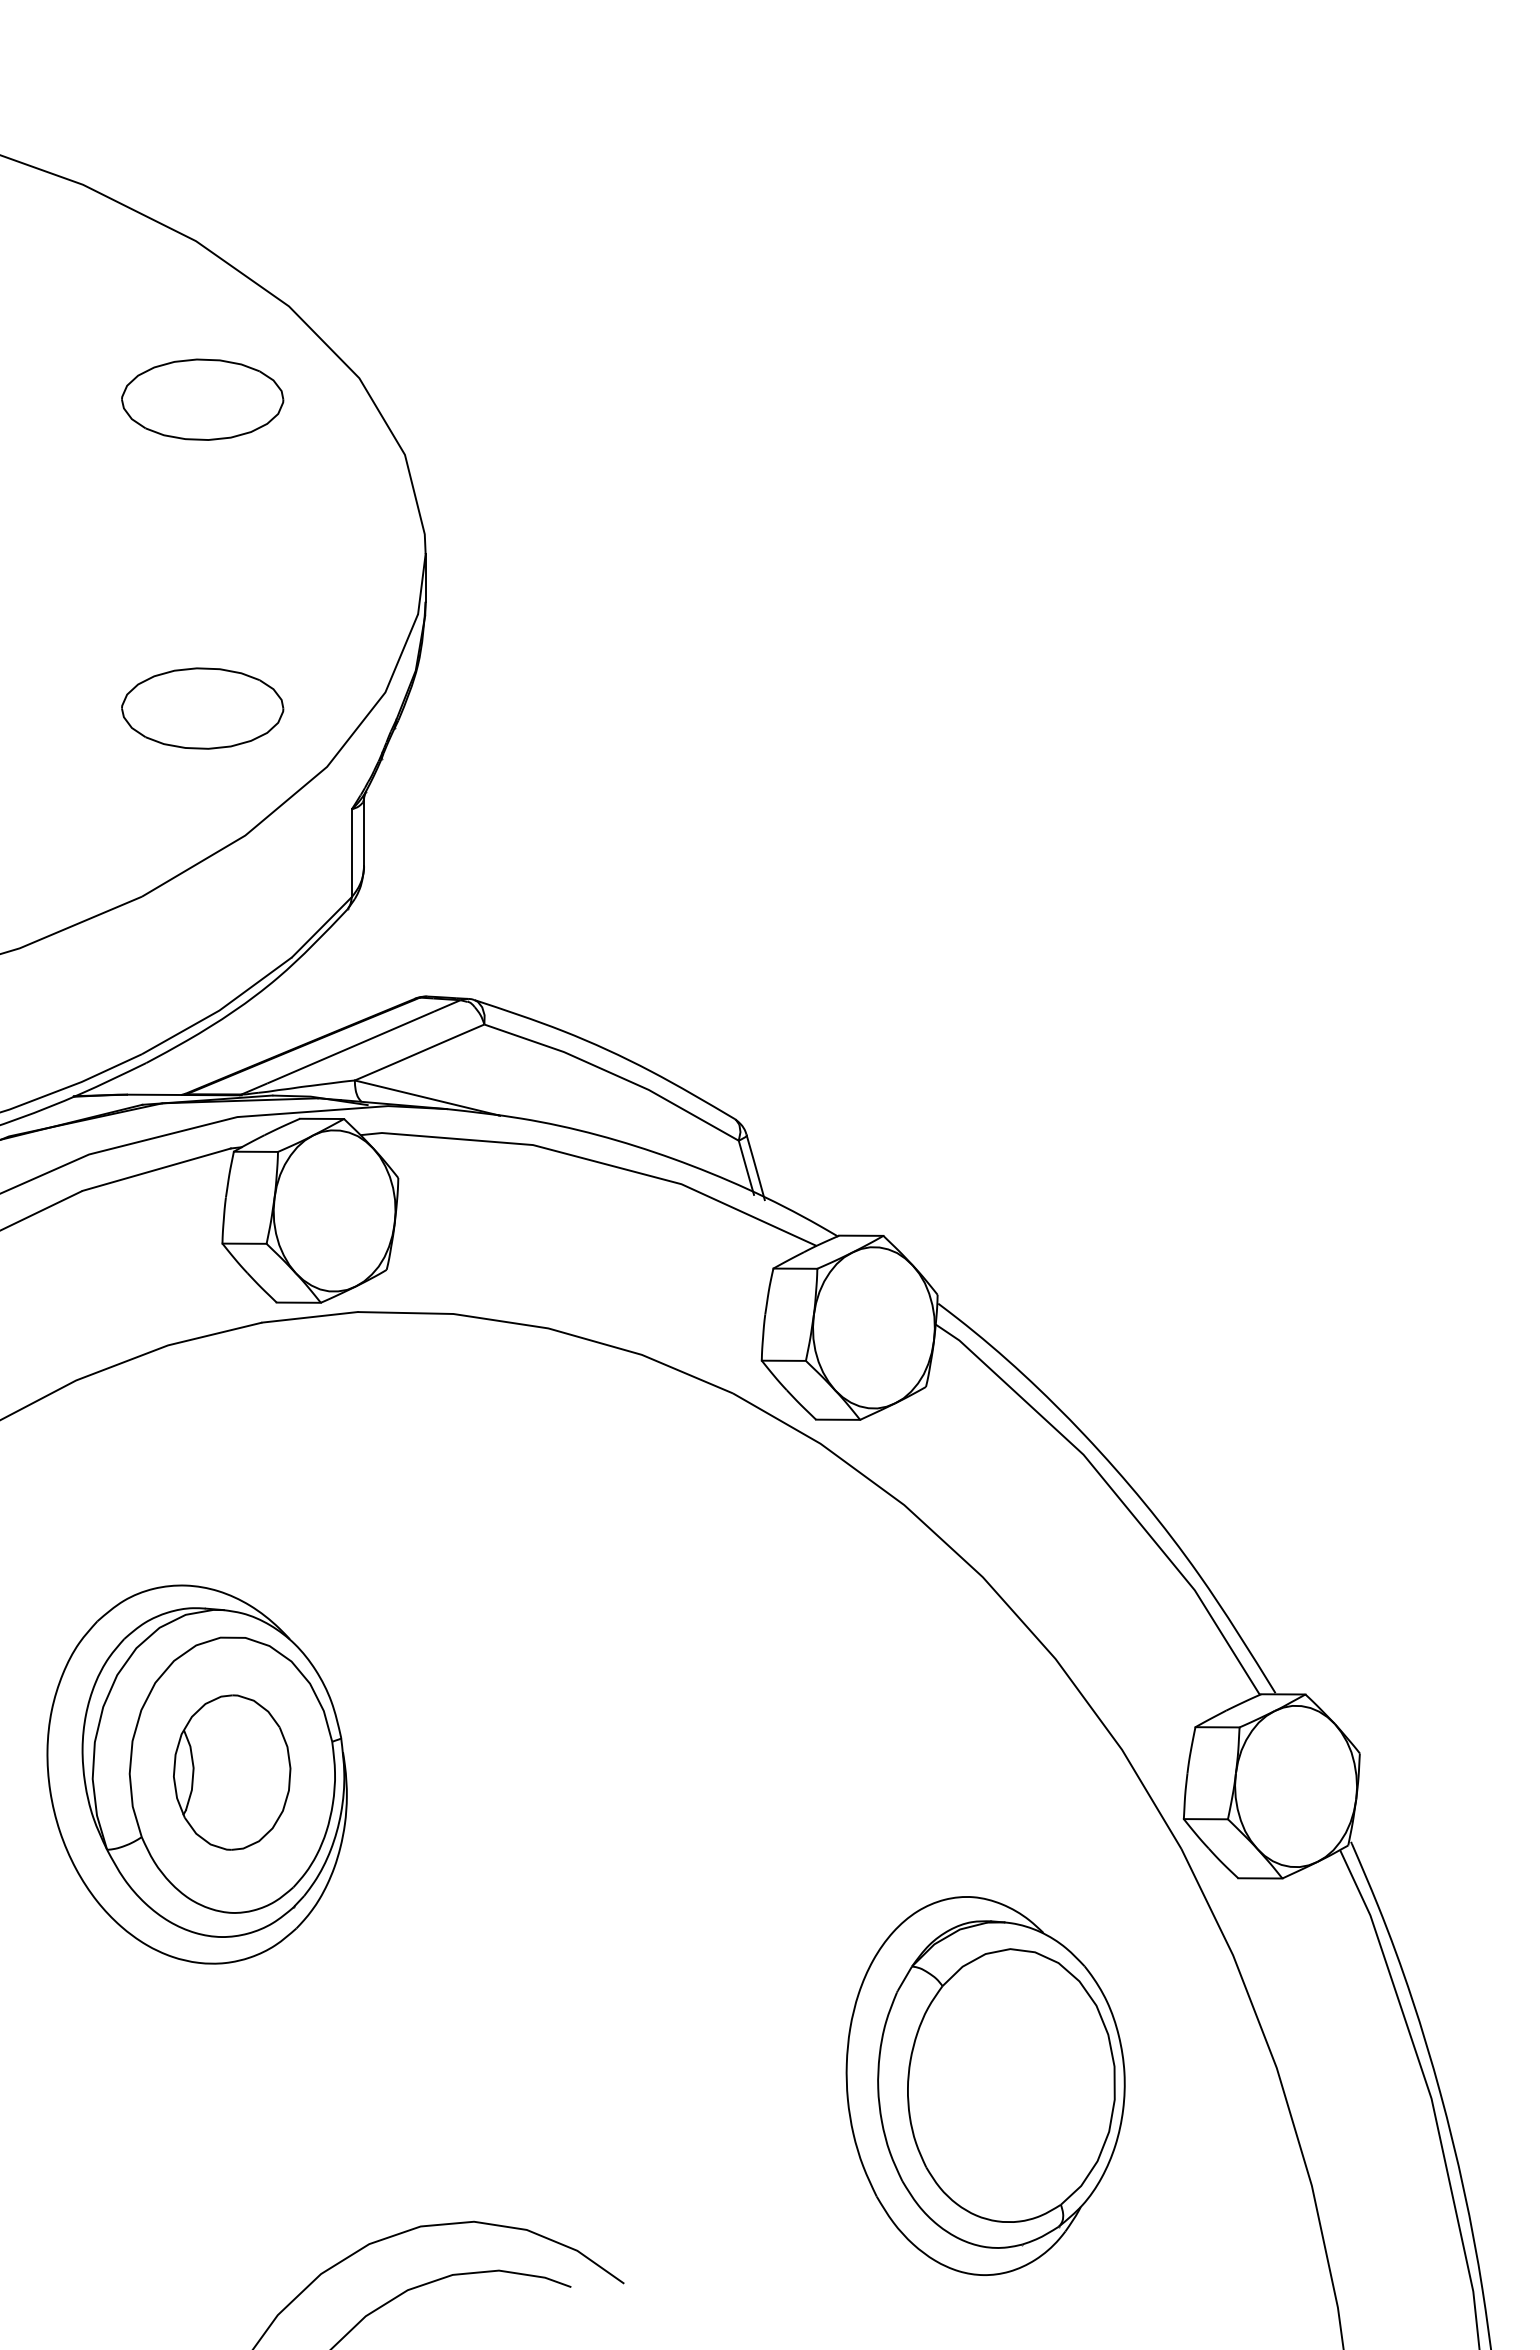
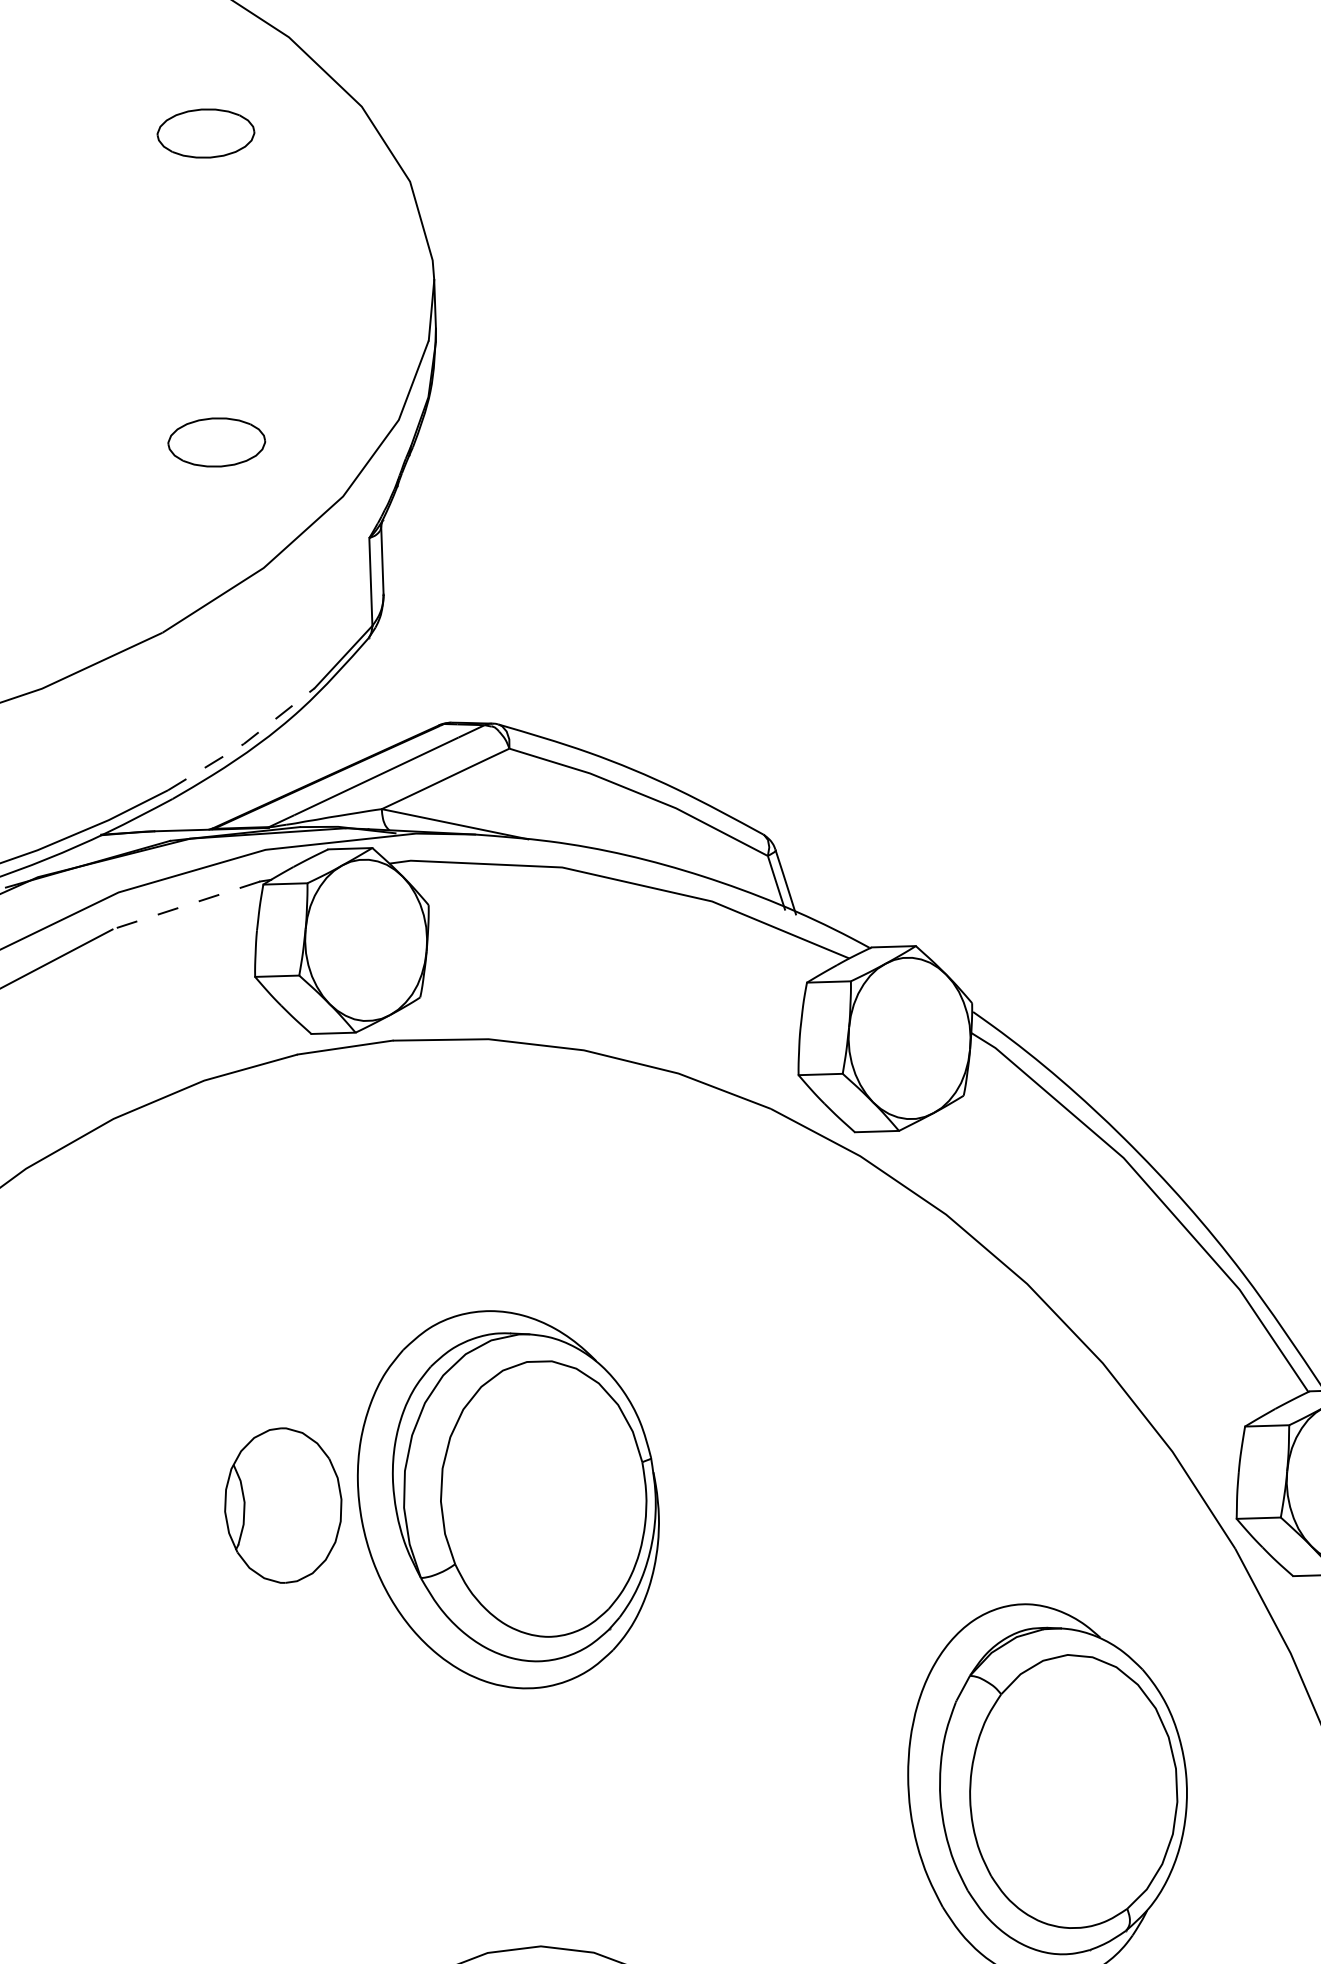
part: (202, 399) -> (205, 133), size x0.6
part: (202, 708) -> (216, 442), size x0.6
line: (219, 1010) -> (244, 743), solid -> dashed
line: (156, 1169) -> (186, 905), solid -> dashed
part: (196, 1774) -> (507, 1499), moved

